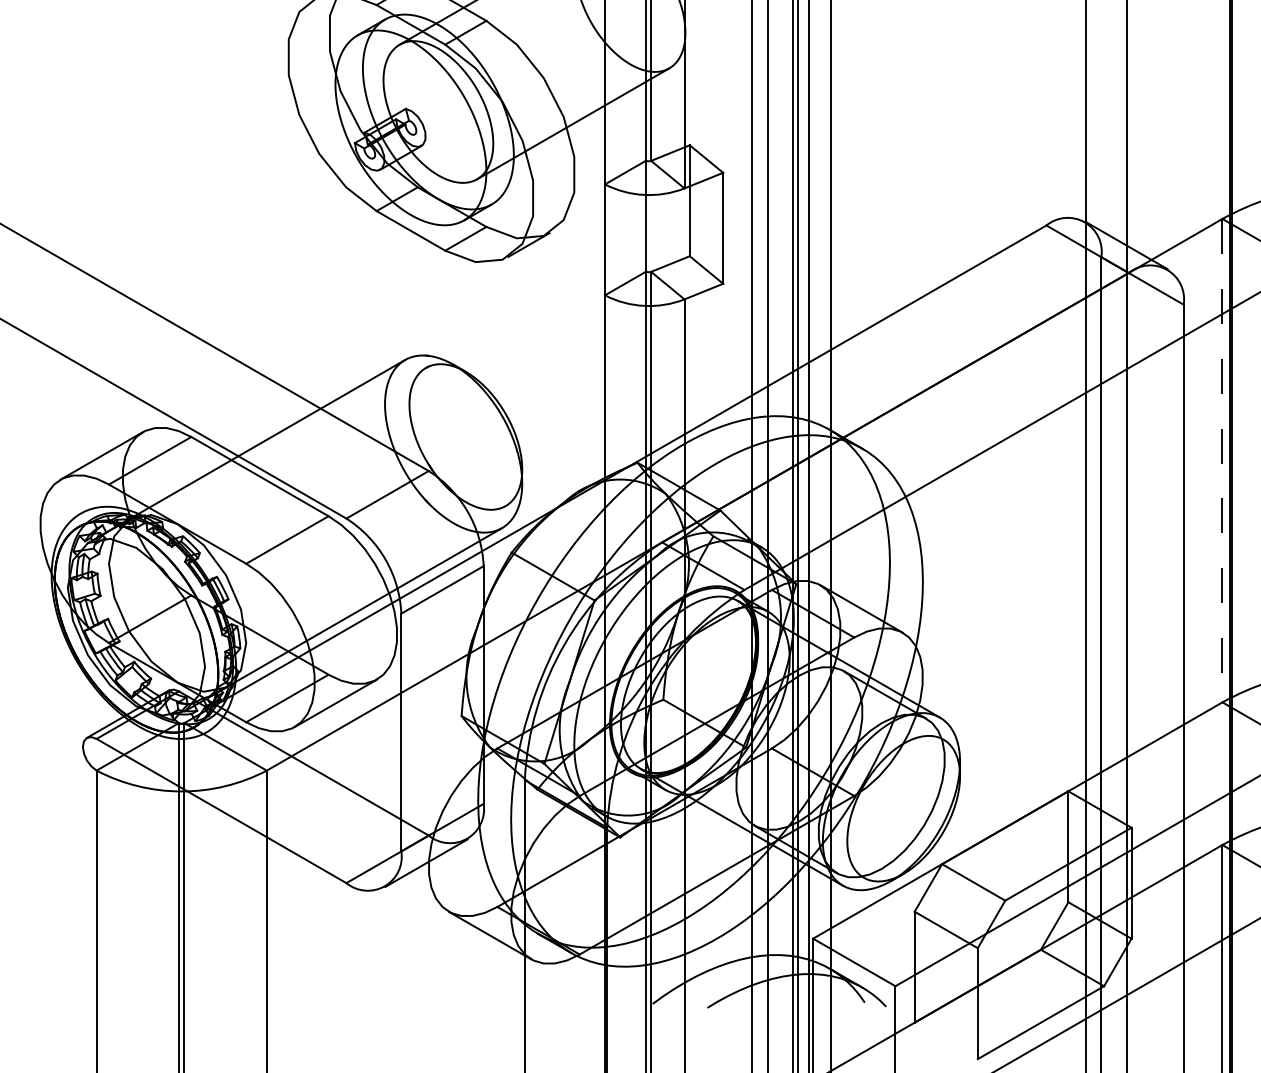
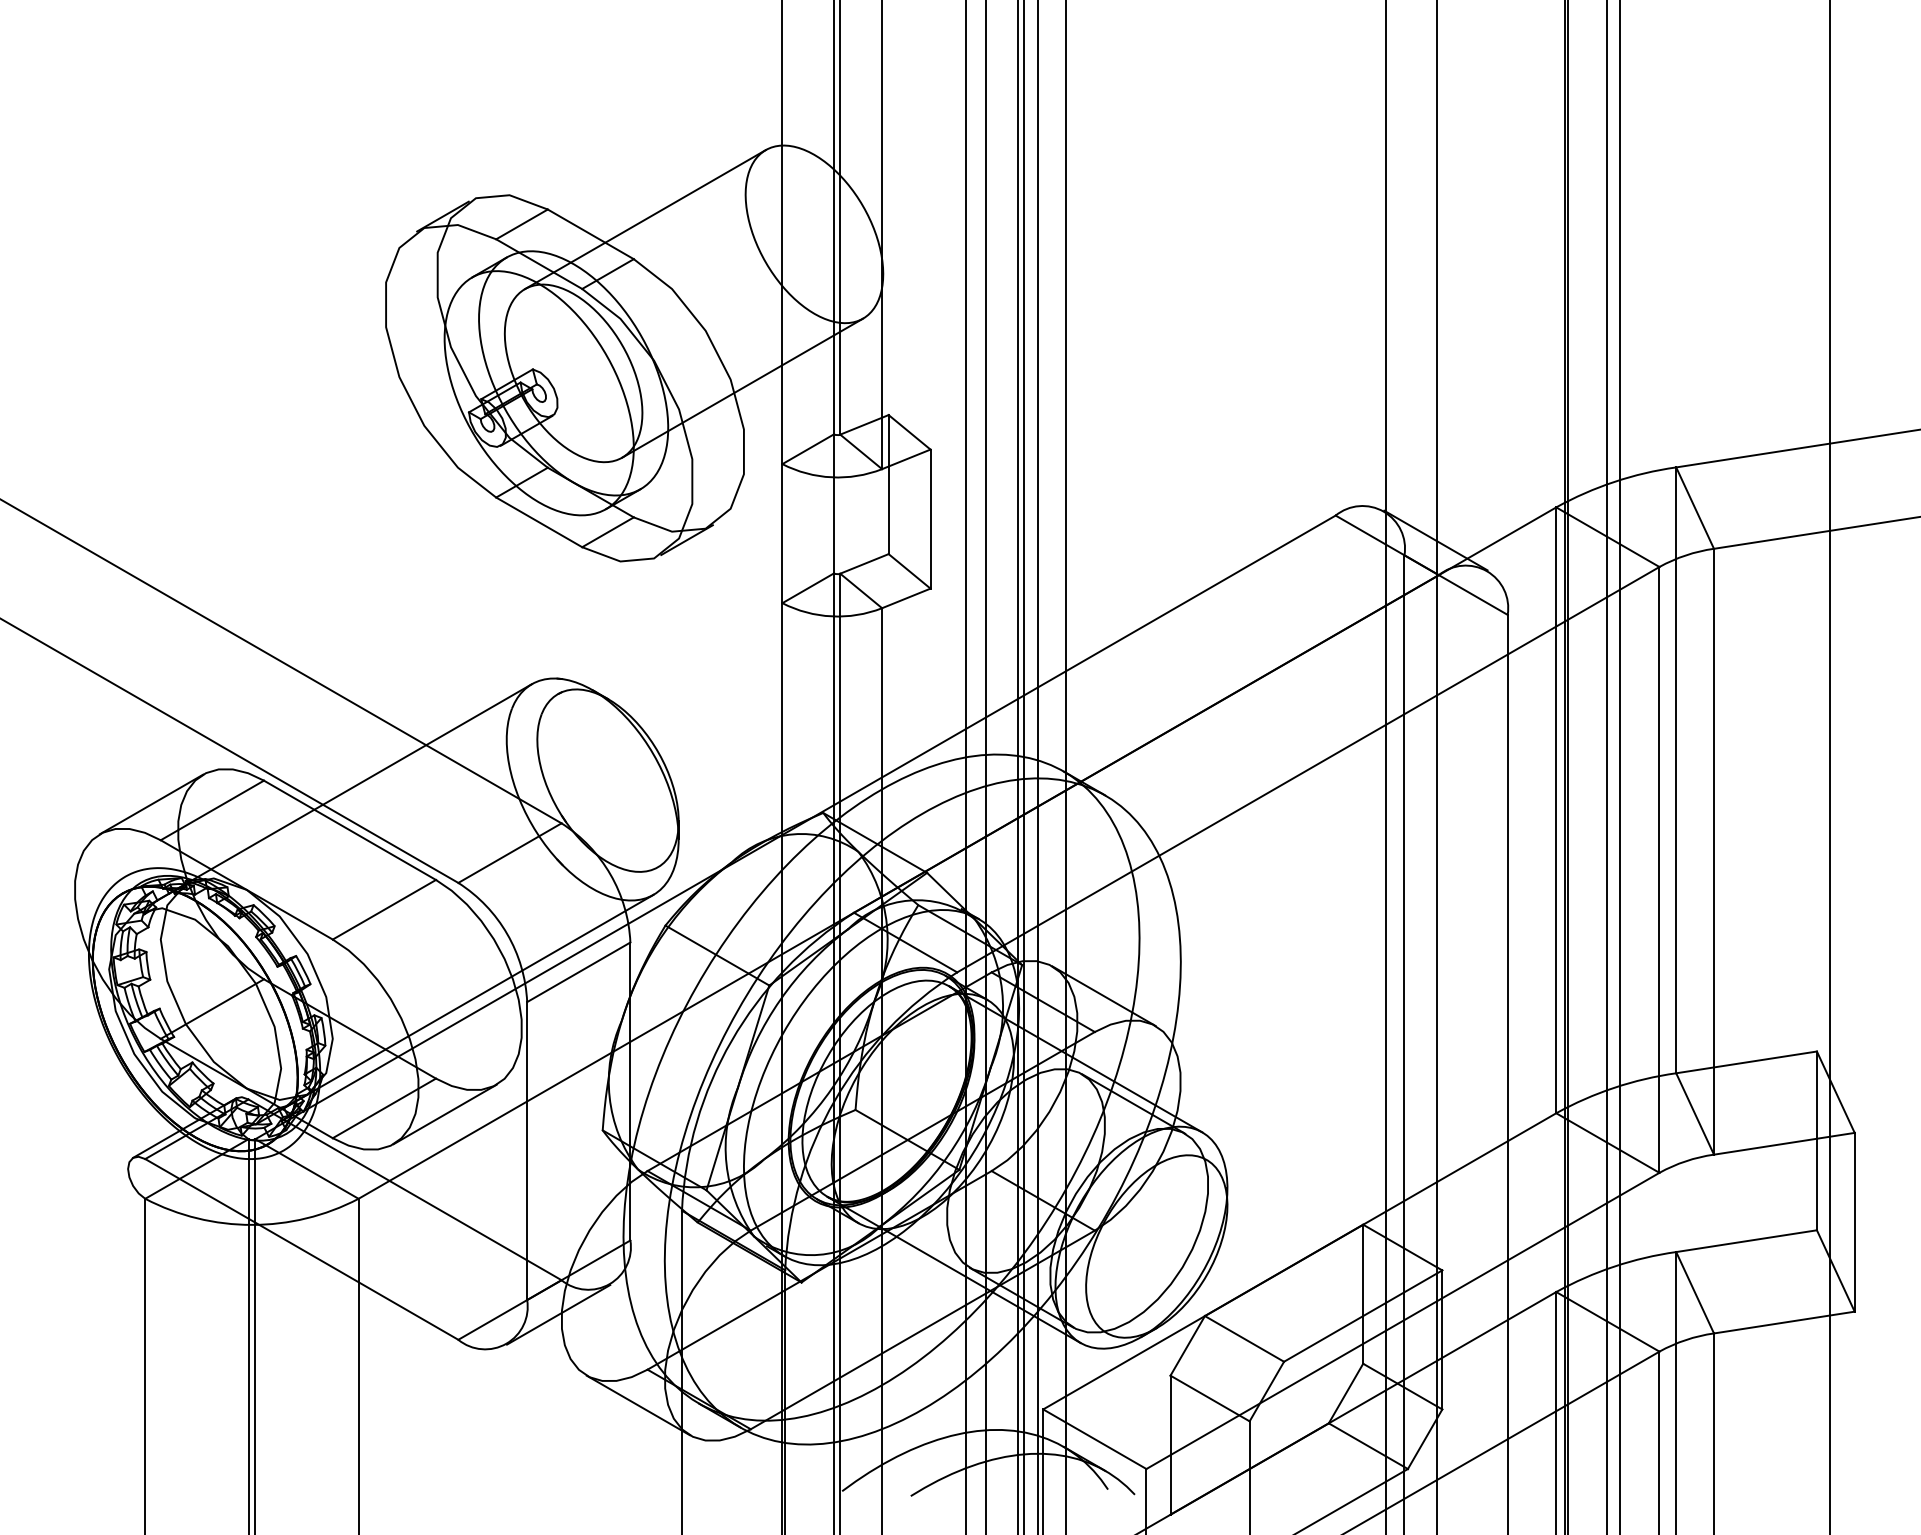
line: (1222, 460) -> (1556, 810), dashed -> solid

